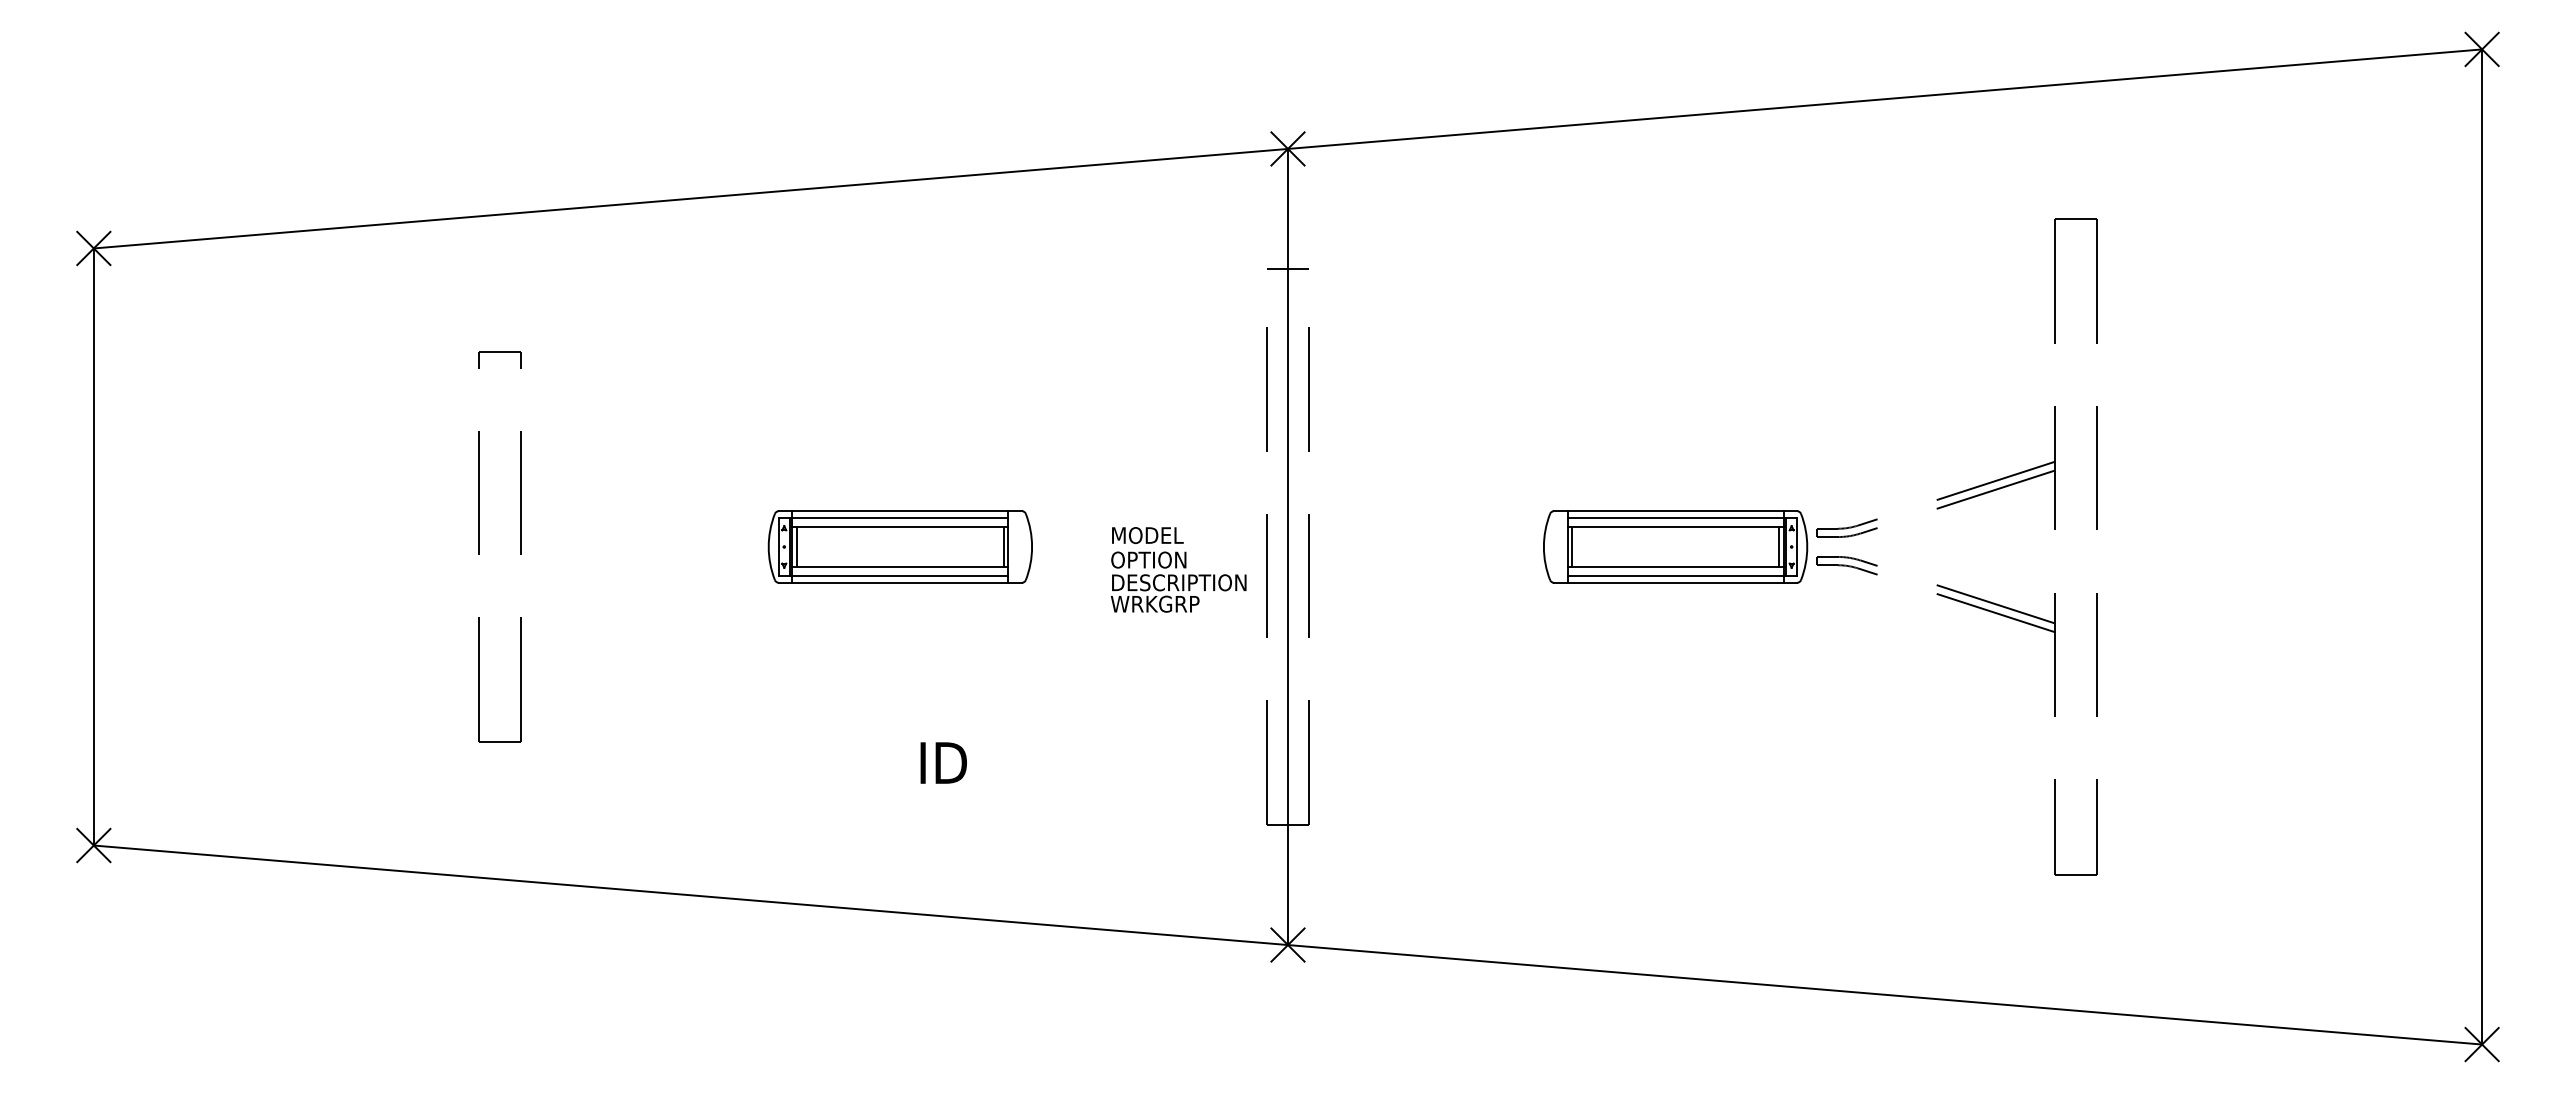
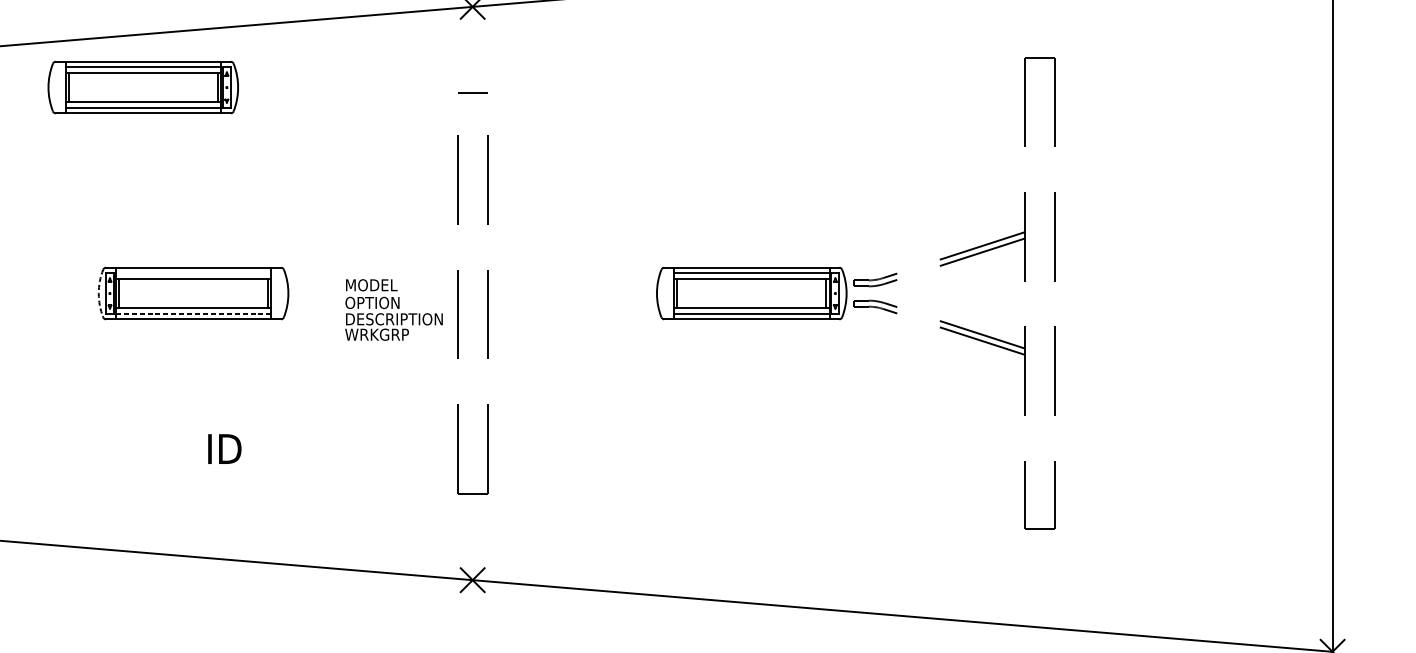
part: (830, 260) -> (143, 87), added
line: (900, 518) -> (193, 273), removed
line: (1288, 546) -> (473, 293), removed
arc: (768, 547) -> (98, 293), solid -> dashed
line: (900, 575) -> (193, 314), solid -> dashed

